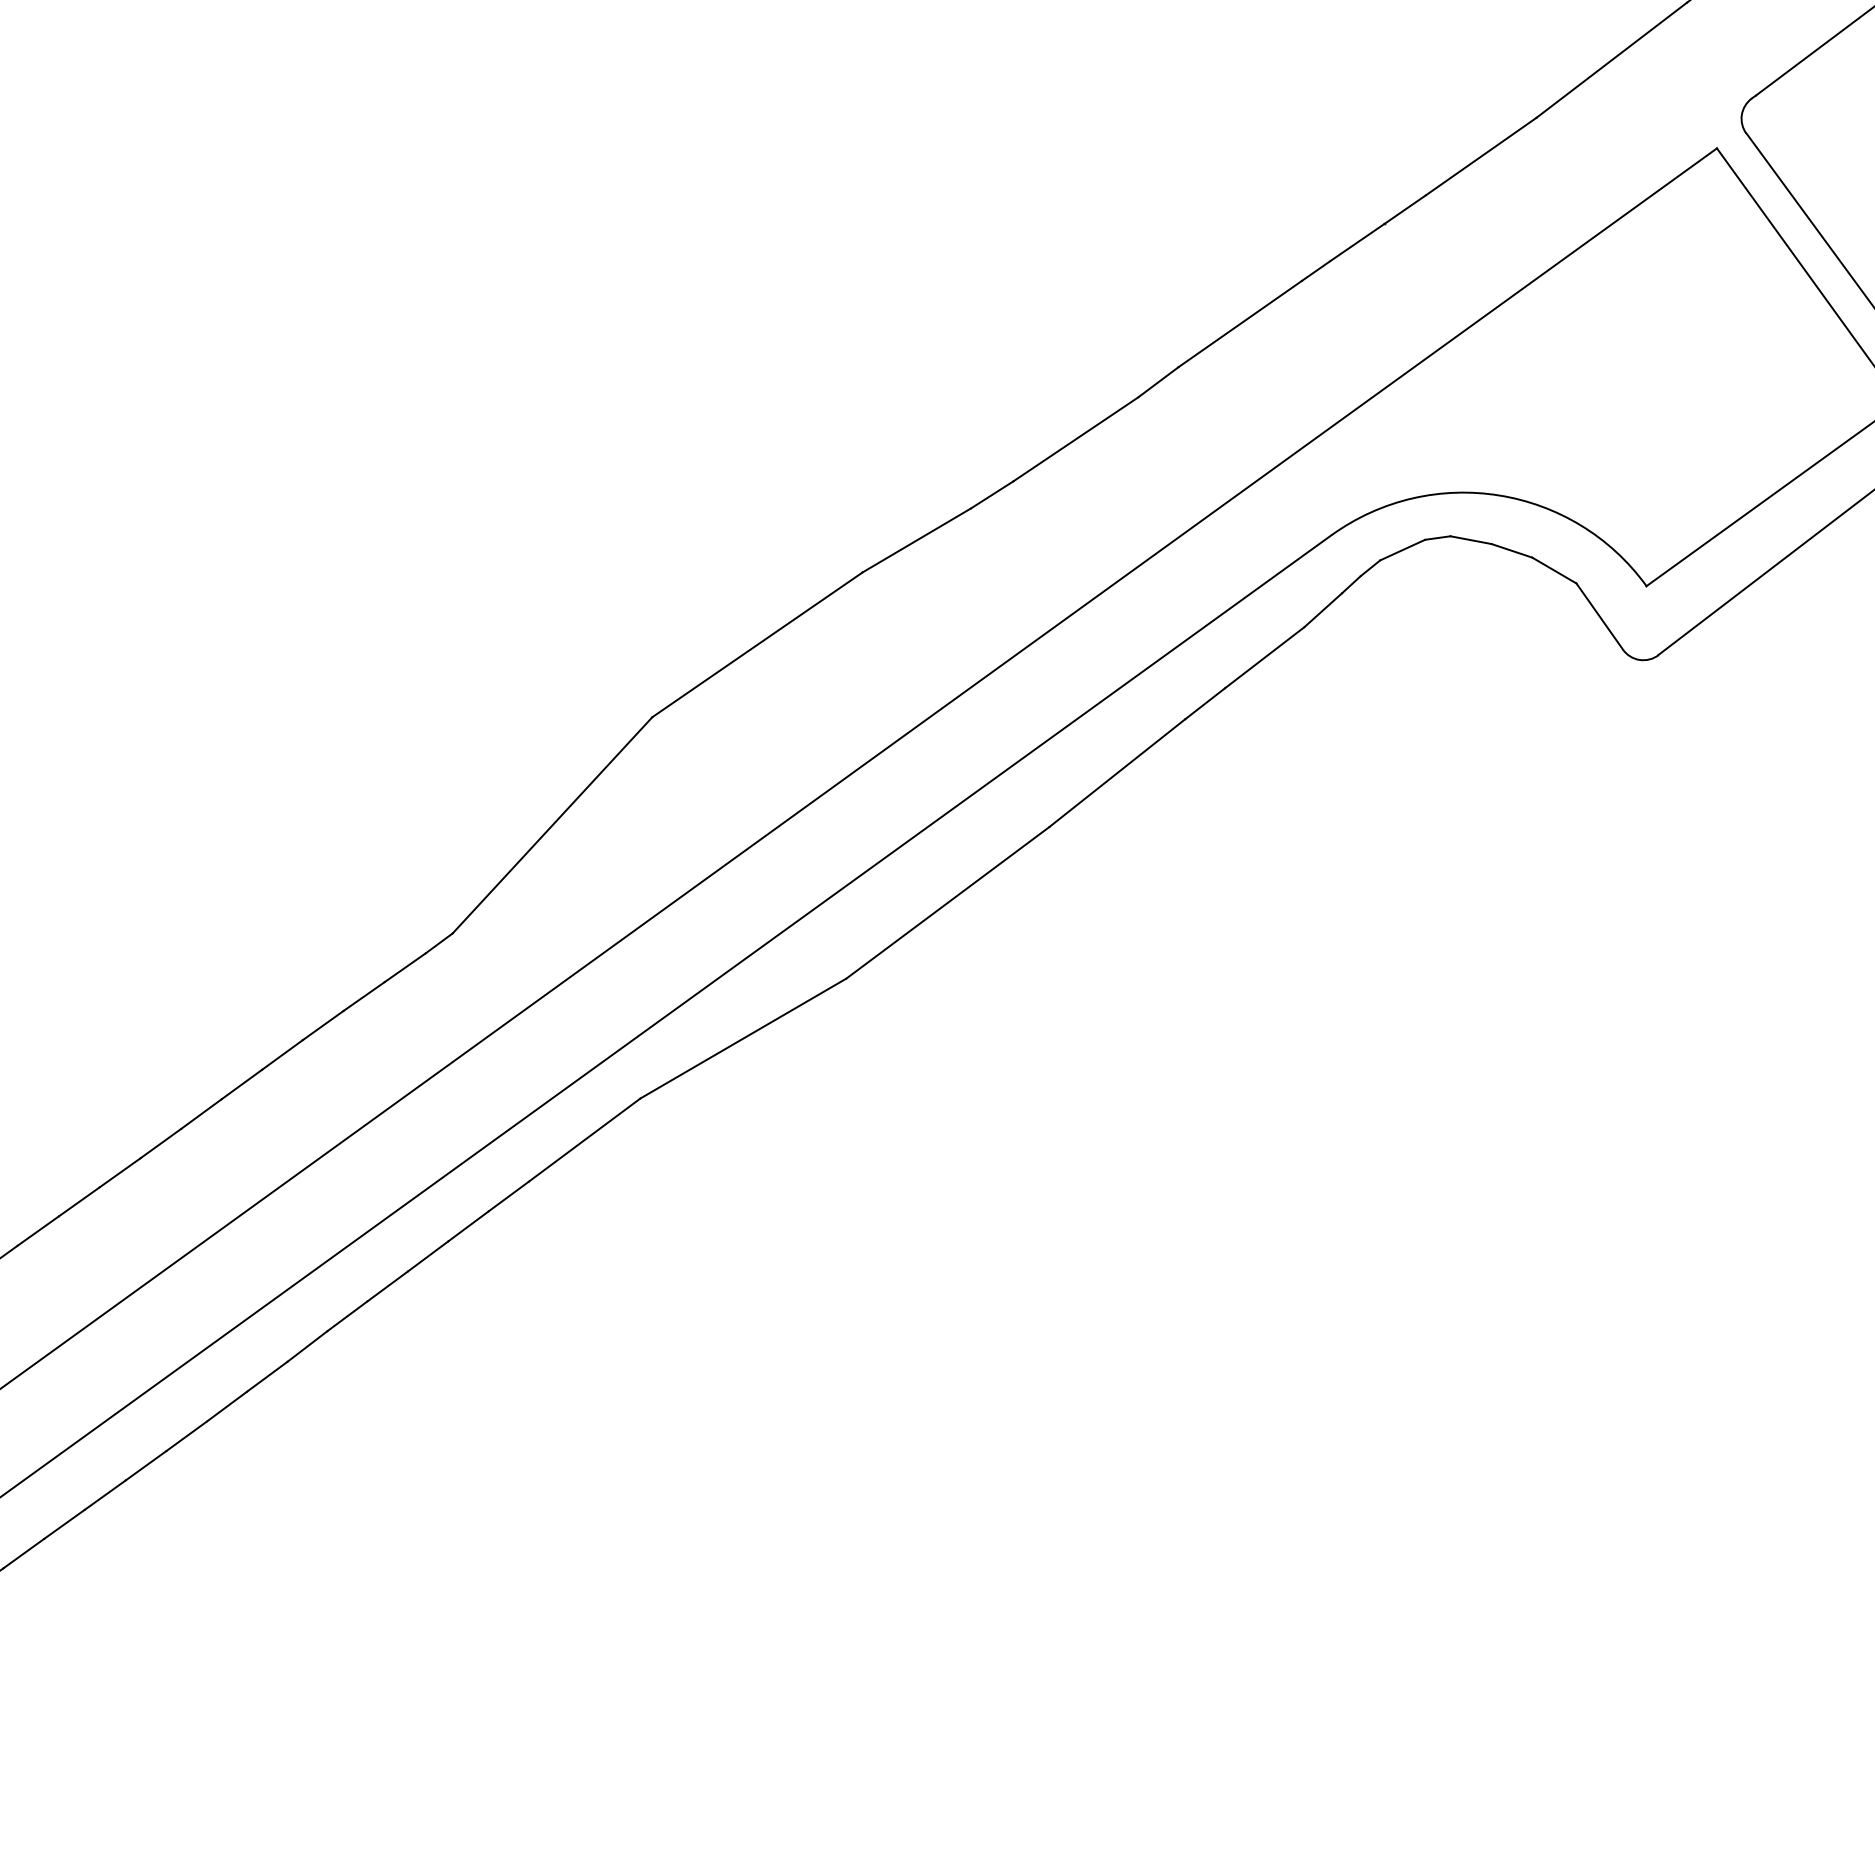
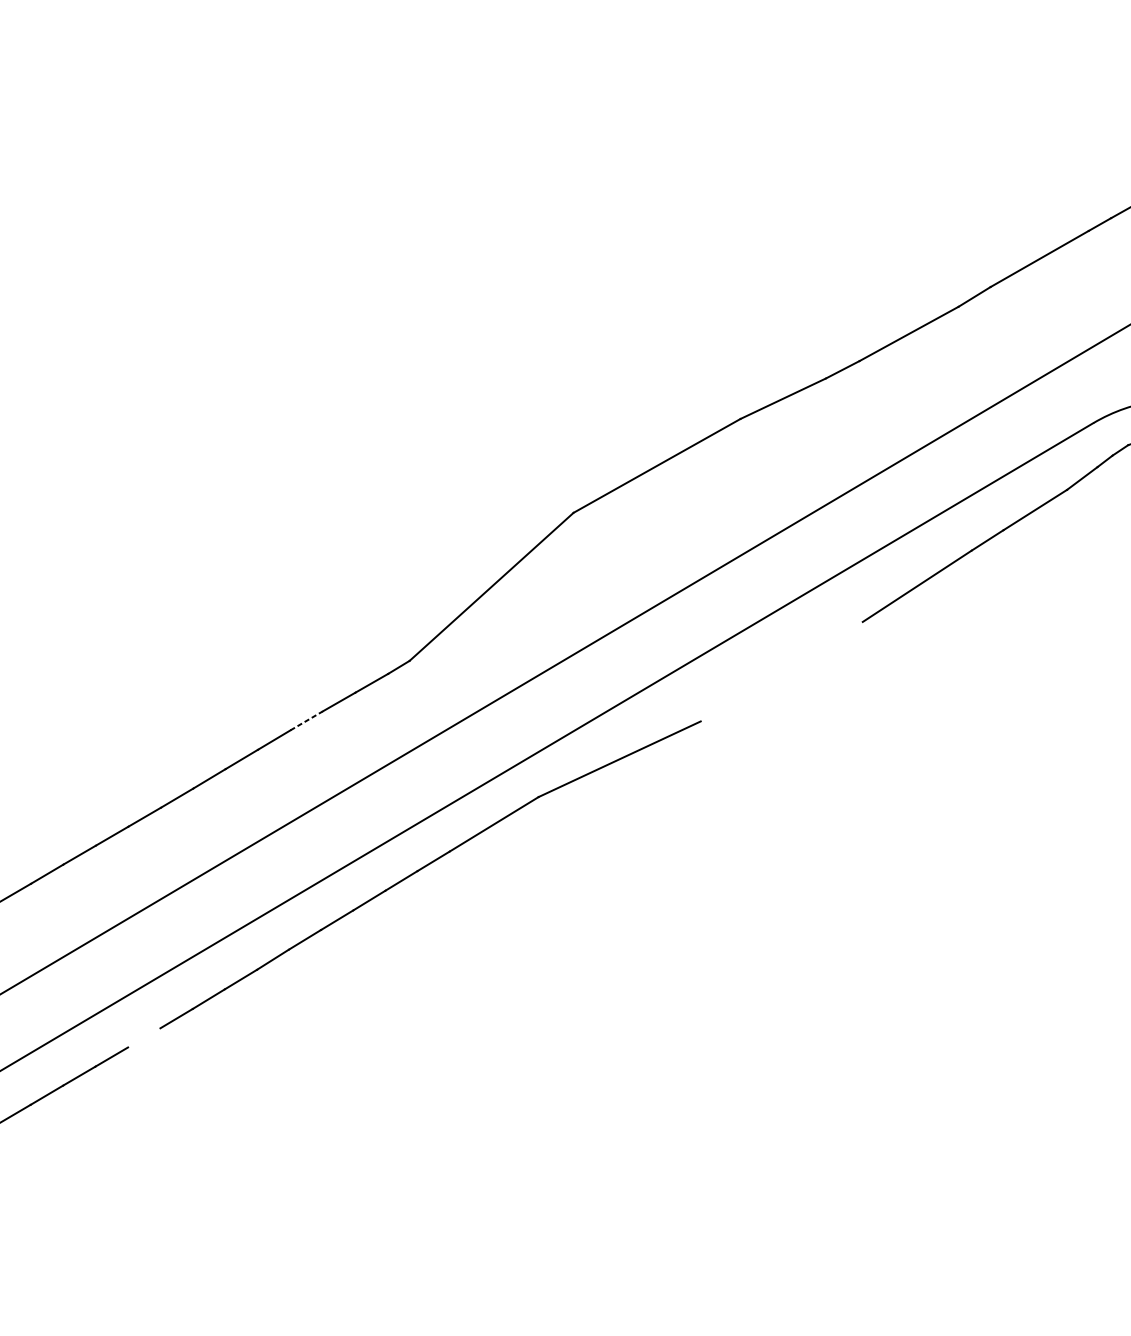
line: (947, 902) -> (781, 671), removed
line: (323, 1025) -> (306, 720), solid -> dashed
line: (145, 1465) -> (143, 1037), removed

